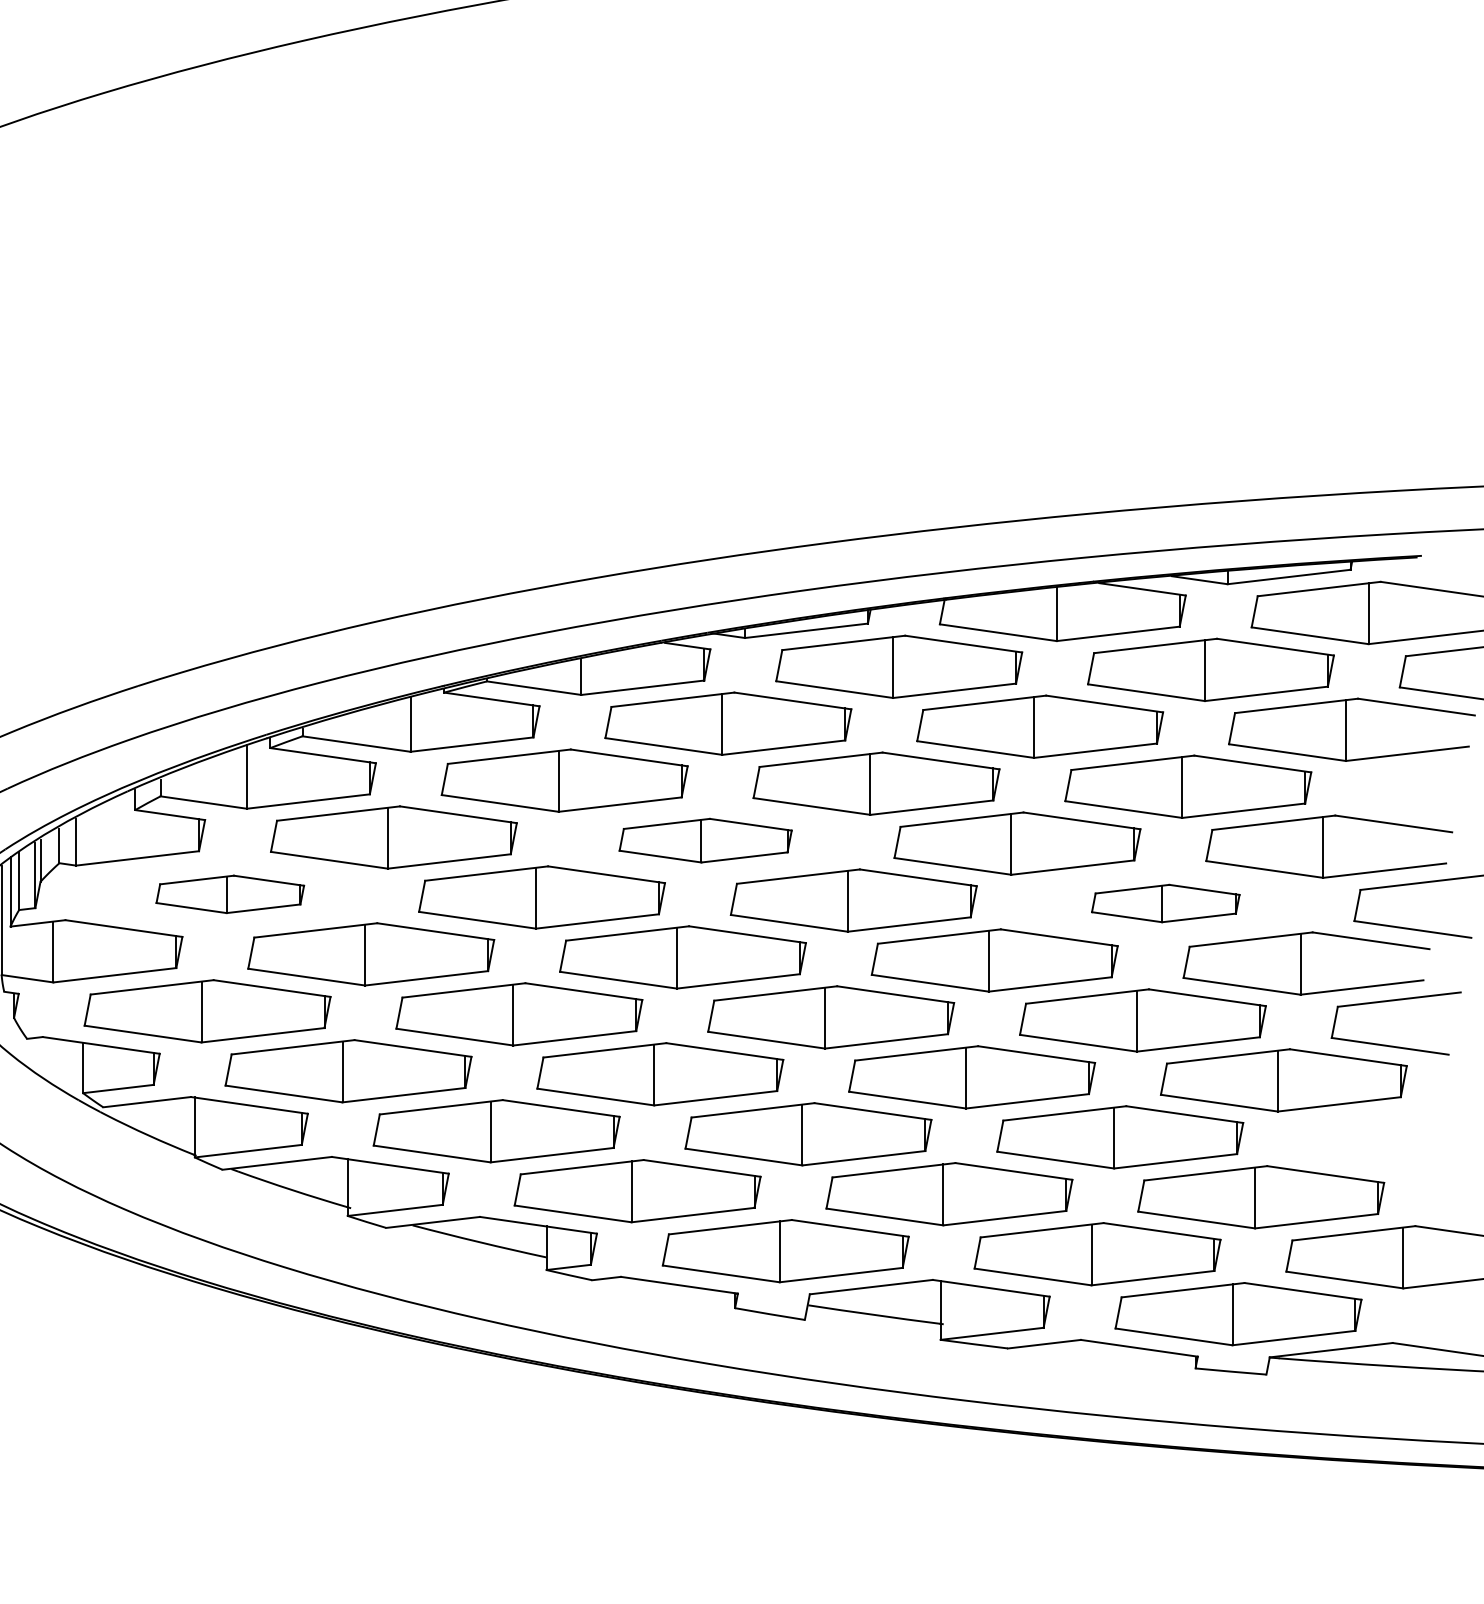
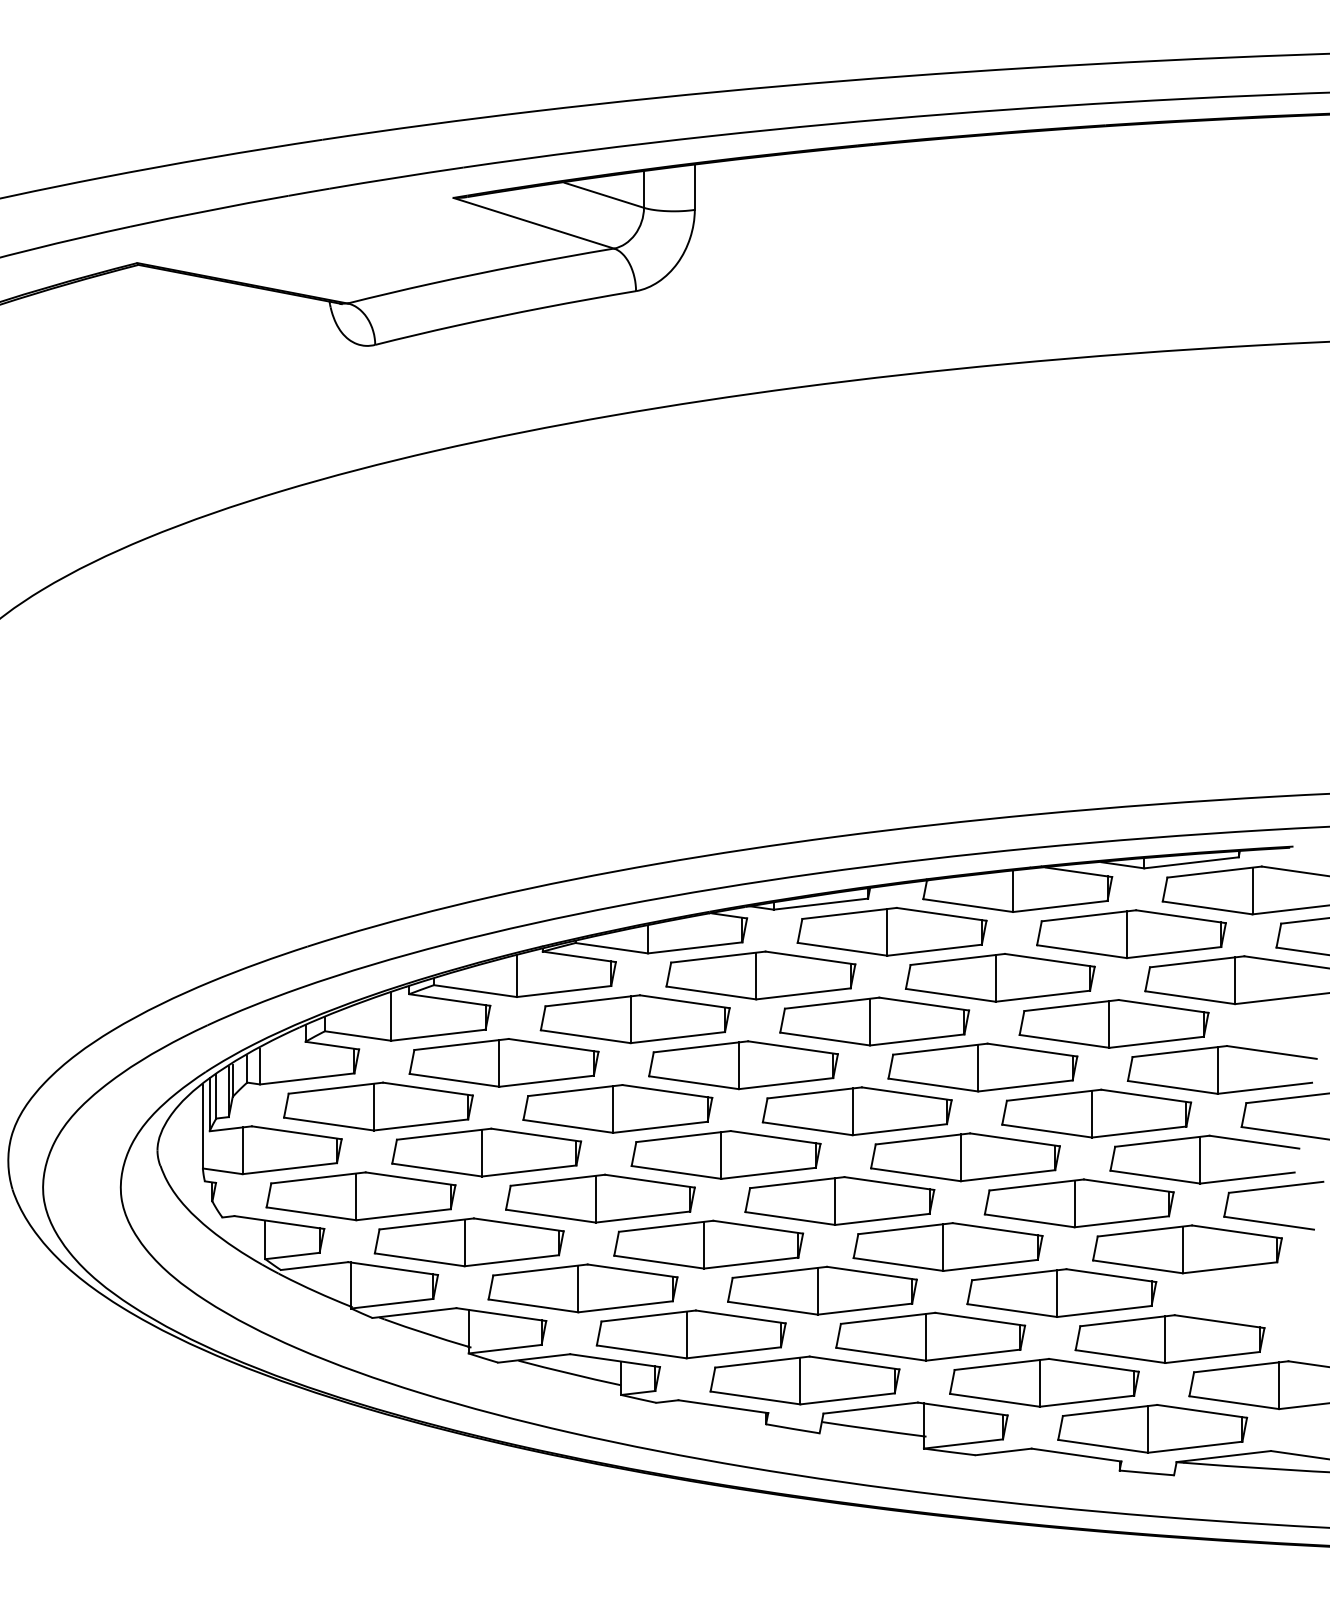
part: (705, 840) -> (743, 1065), size x1.43
part: (230, 894) -> (378, 1106), size x1.67
part: (1165, 903) -> (1096, 1113), size x1.67

